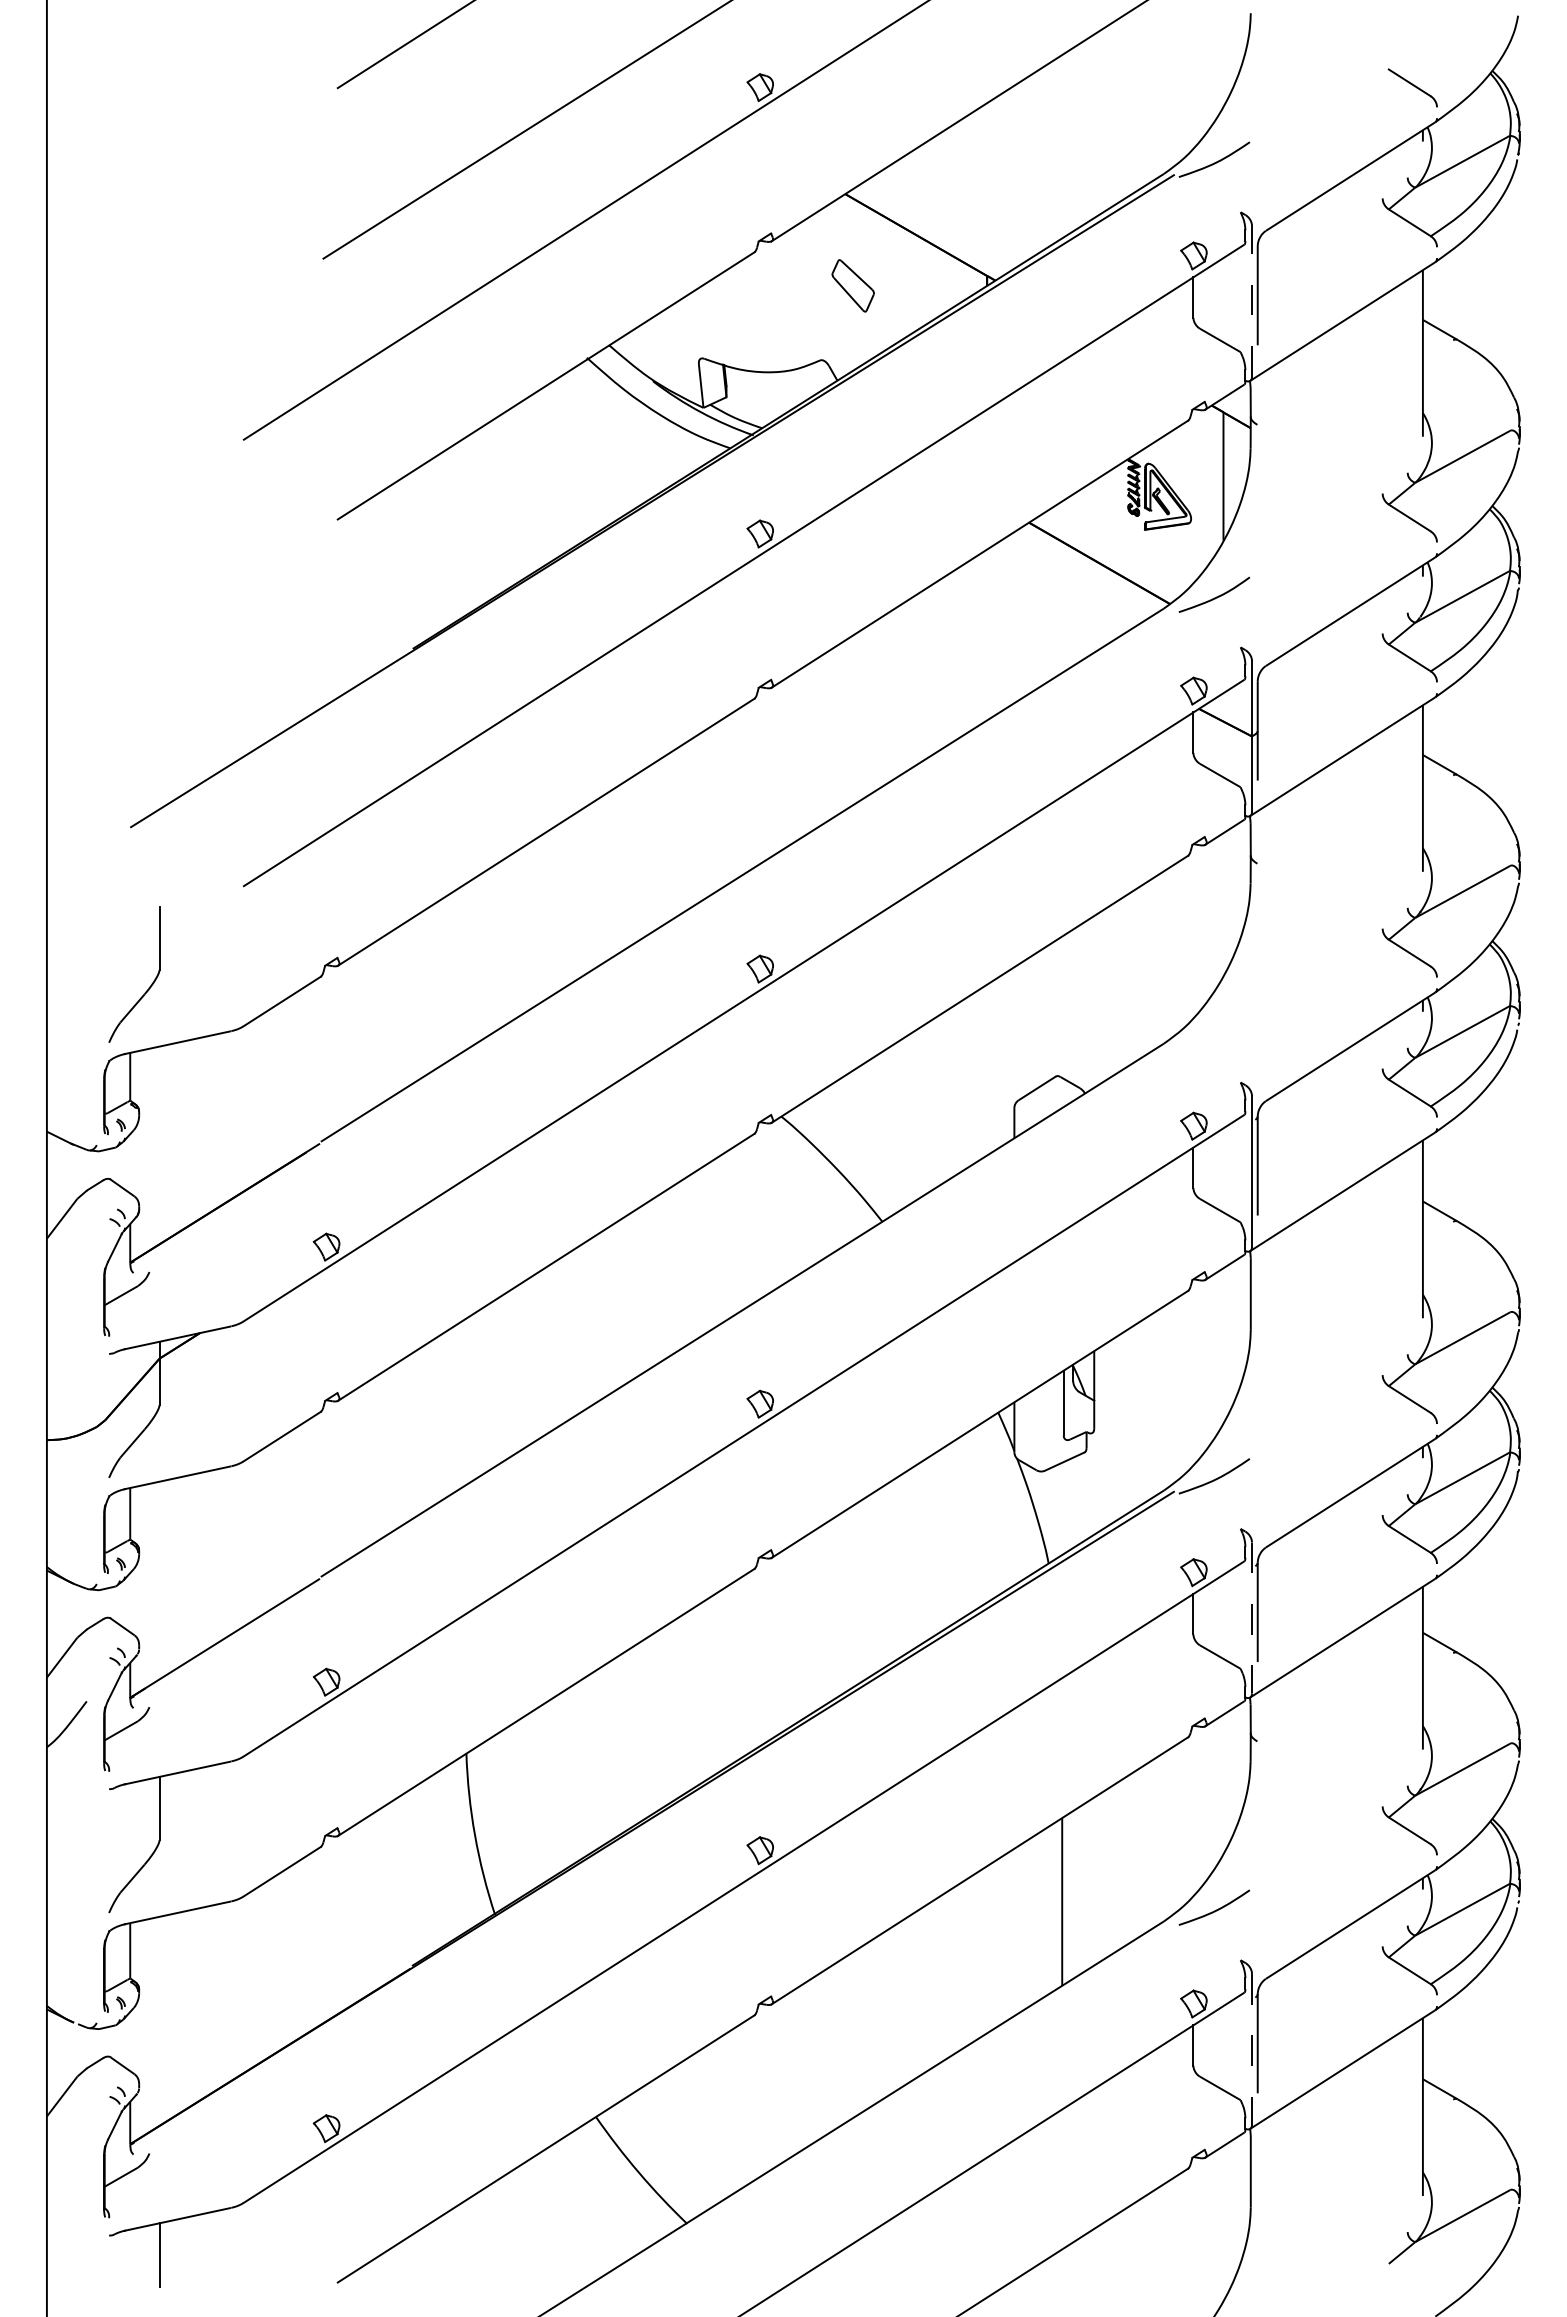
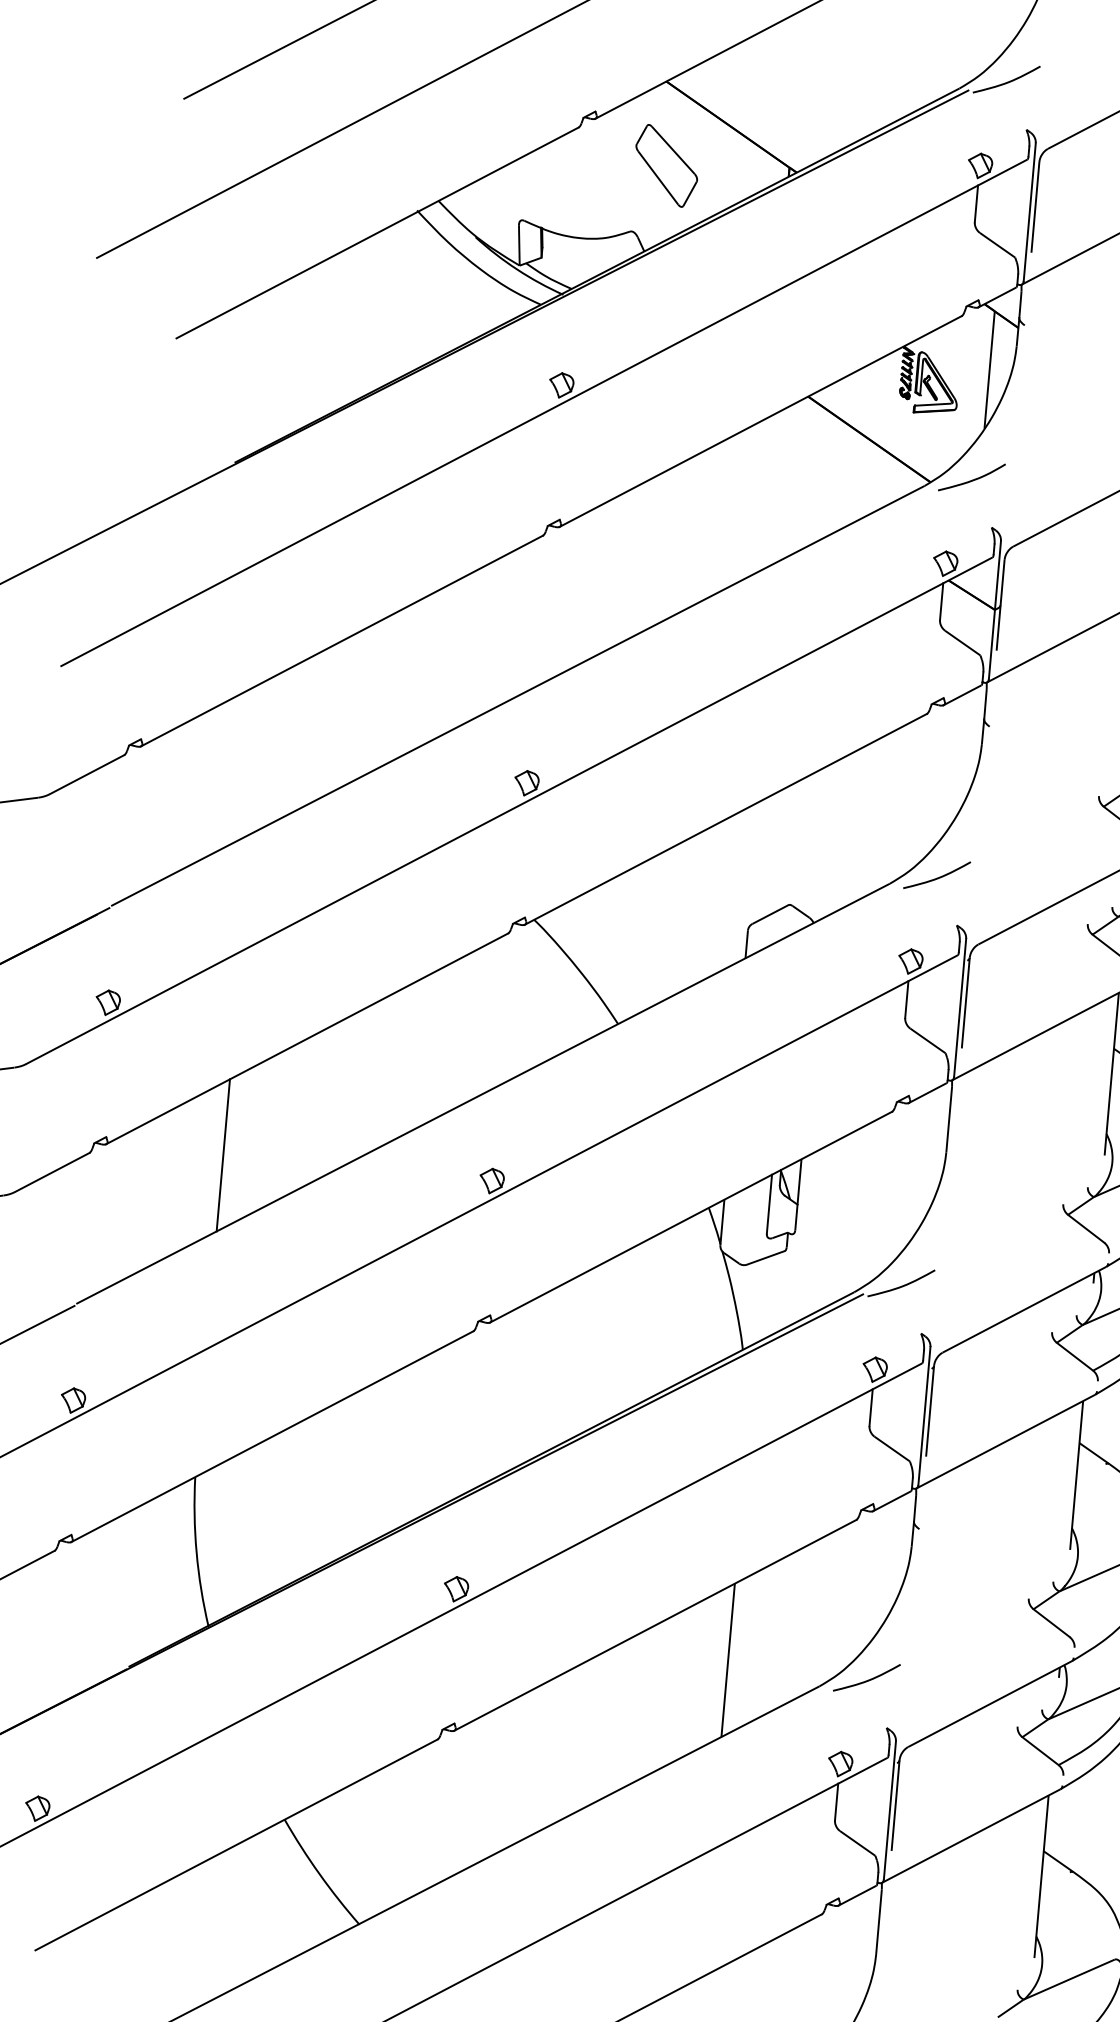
part: (852, 285) -> (665, 165), size x1.67
line: (1252, 300) -> (1030, 211), dashed -> solid
curve: (1216, 1031) -> (938, 876), added
line: (466, 1401) -> (223, 1155), added
line: (1252, 1618) -> (924, 1416), dashed -> solid
line: (1252, 2049) -> (890, 1810), dashed -> solid

